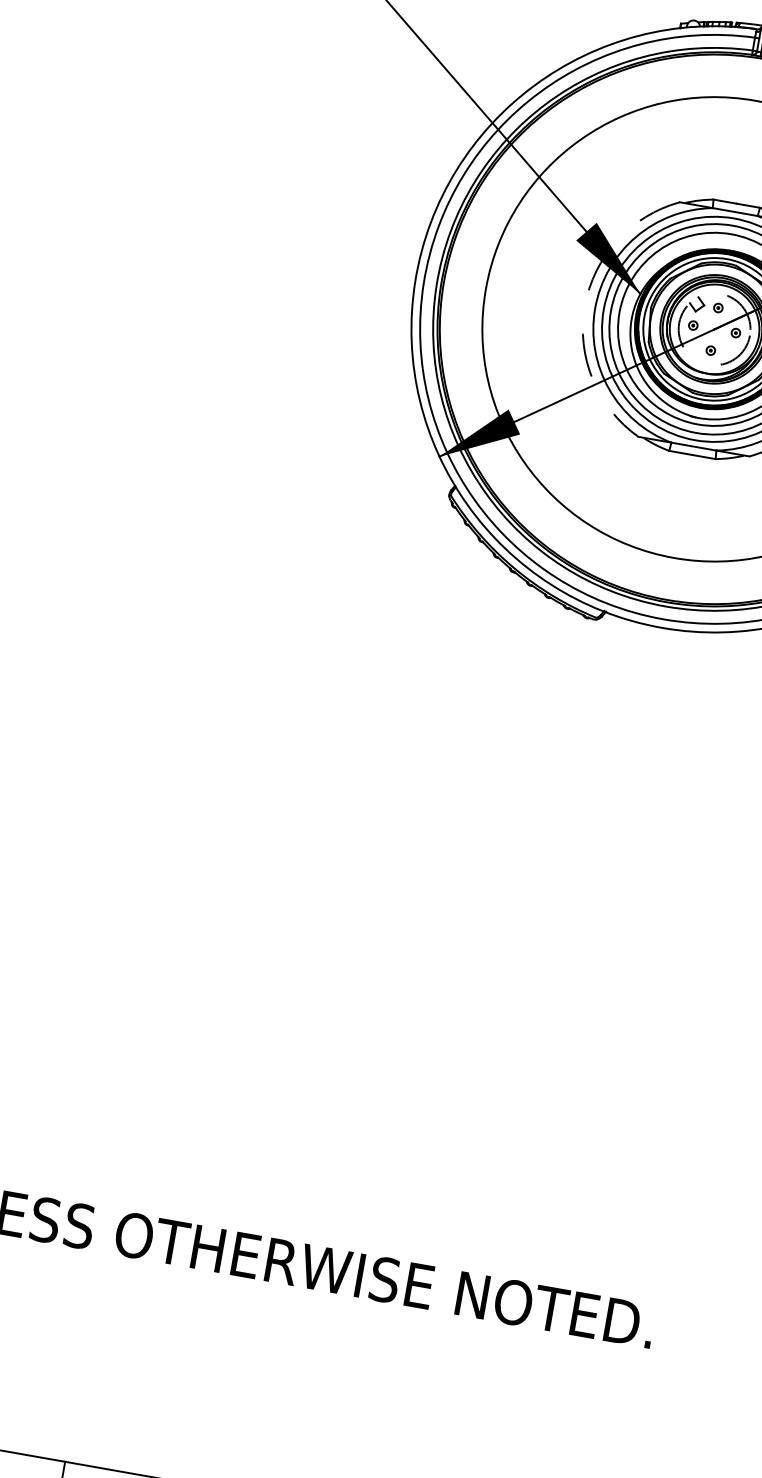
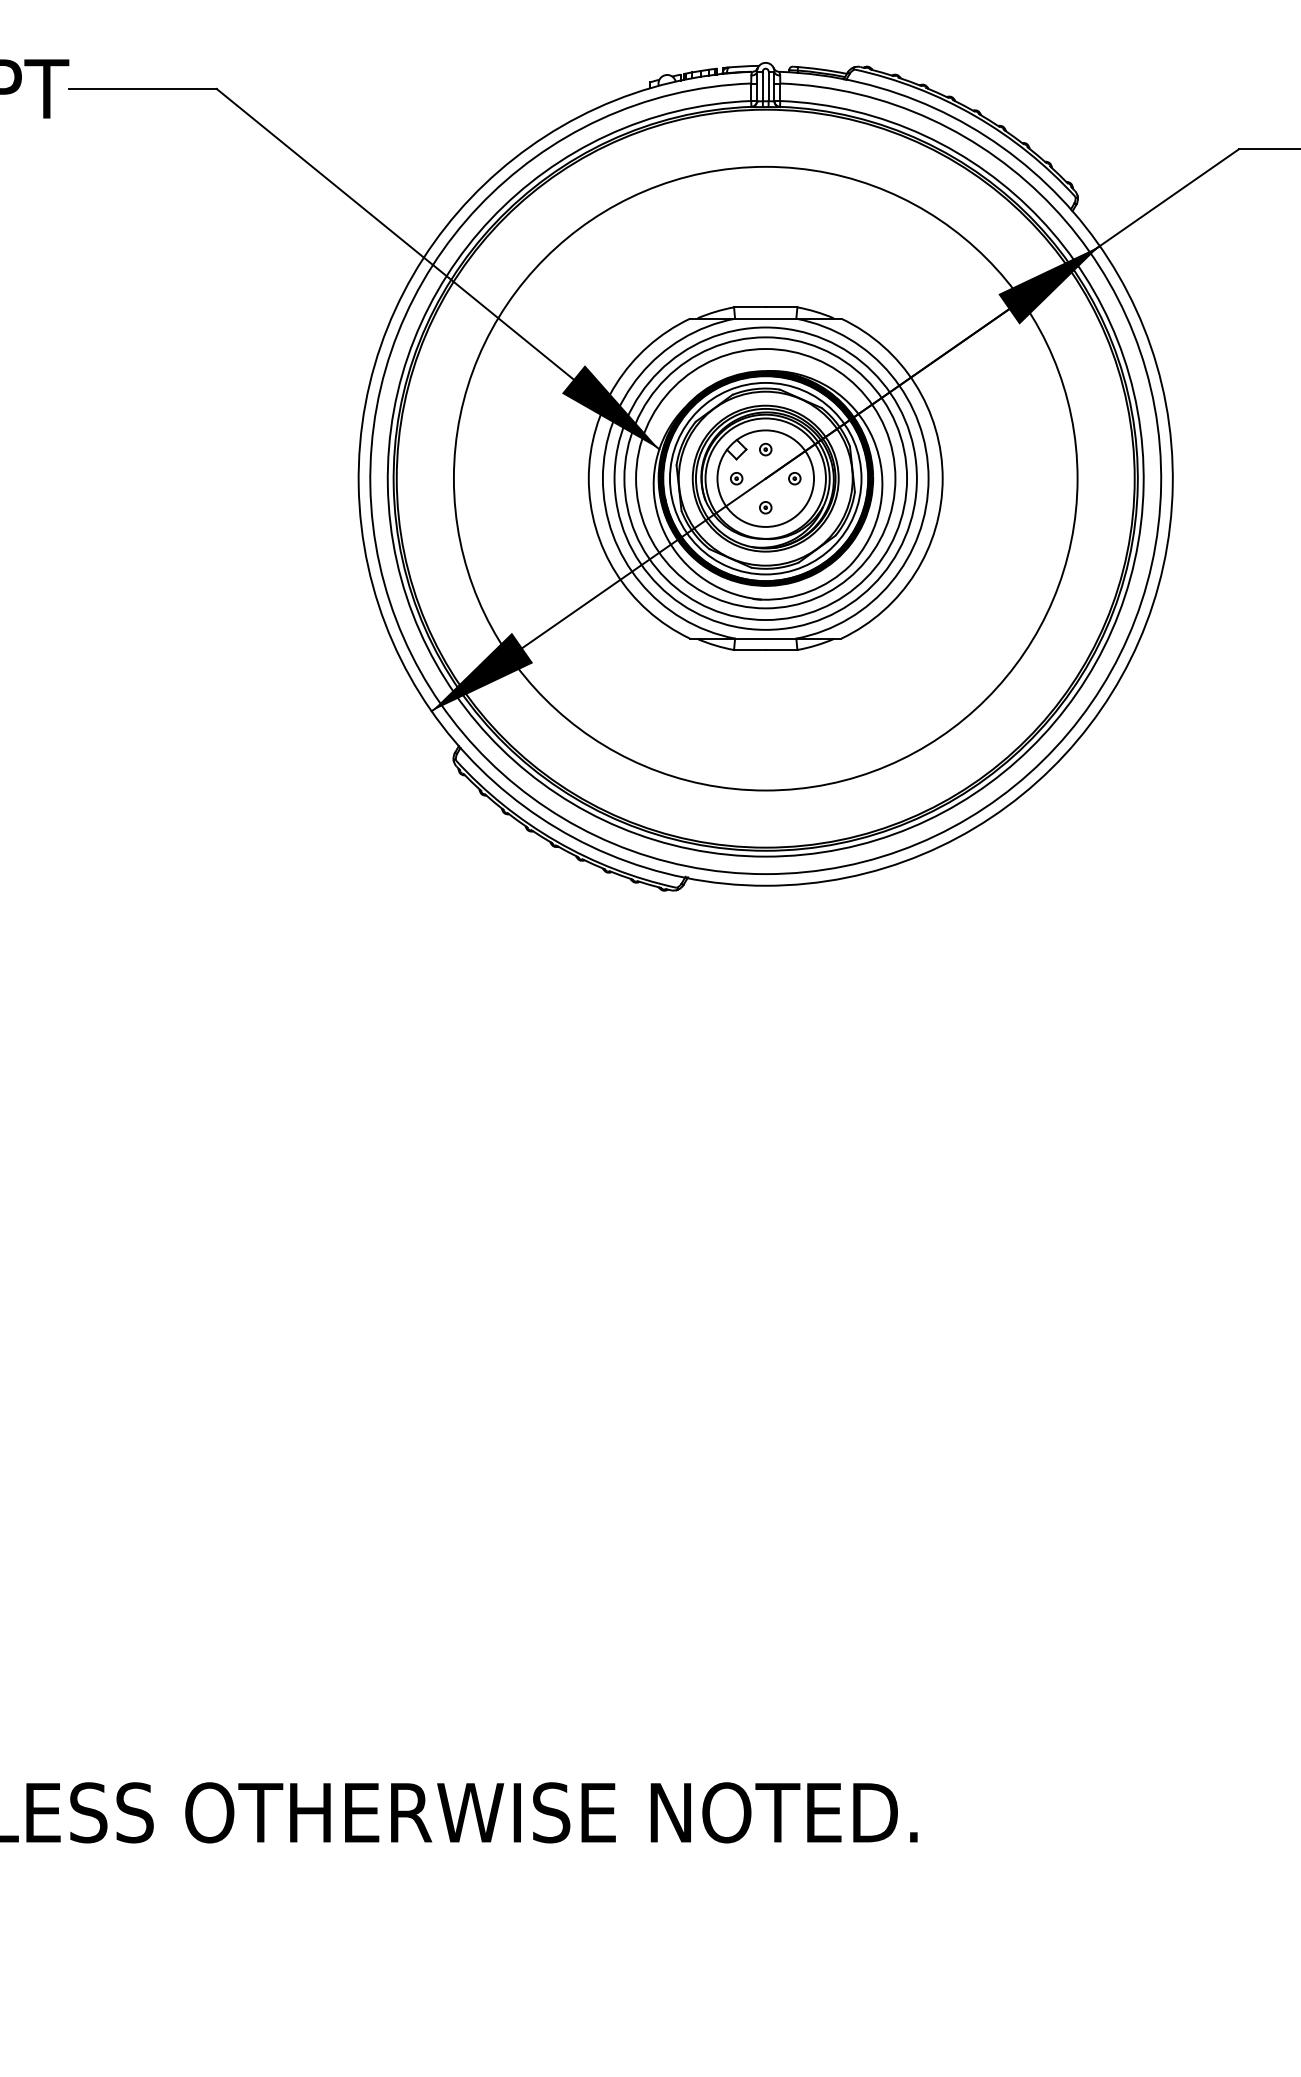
arc: (584, 306) -> (588, 478), dashed -> solid
circle: (714, 329) -> (765, 478), dashed -> solid

